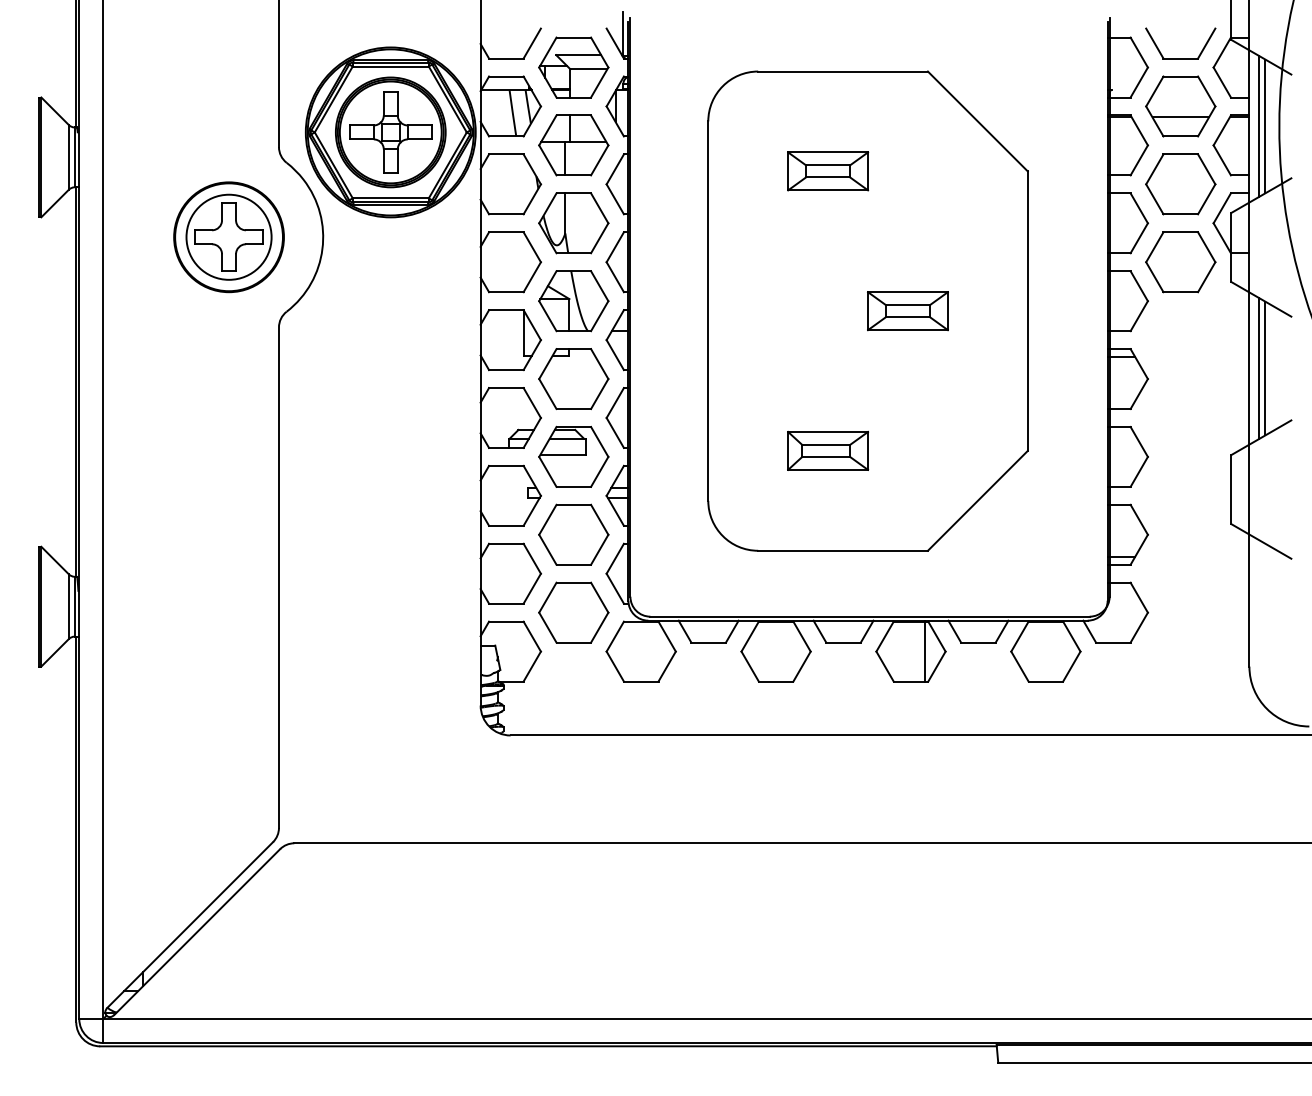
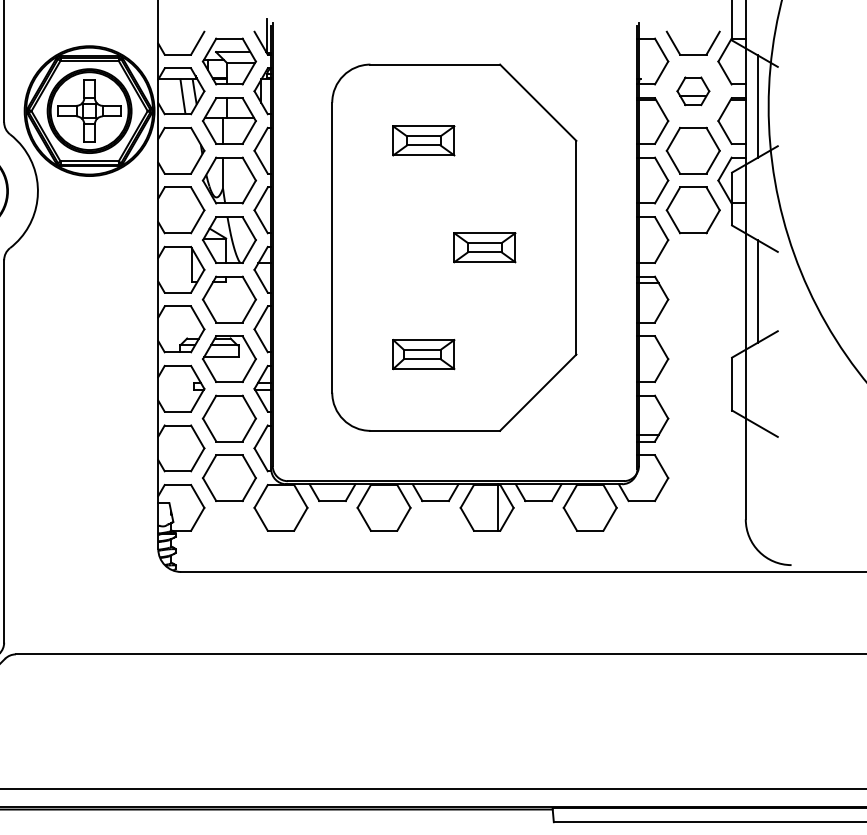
part: (1180, 106) -> (693, 91), size x0.6
line: (1258, 126) -> (752, 106), removed
line: (1258, 368) -> (752, 291), removed

